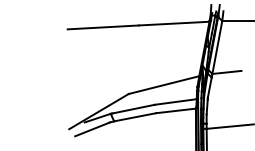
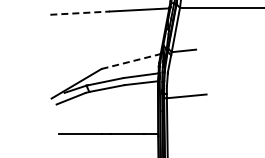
line: (103, 27) -> (80, 13), solid -> dashed
line: (164, 85) -> (131, 61), solid -> dashed

